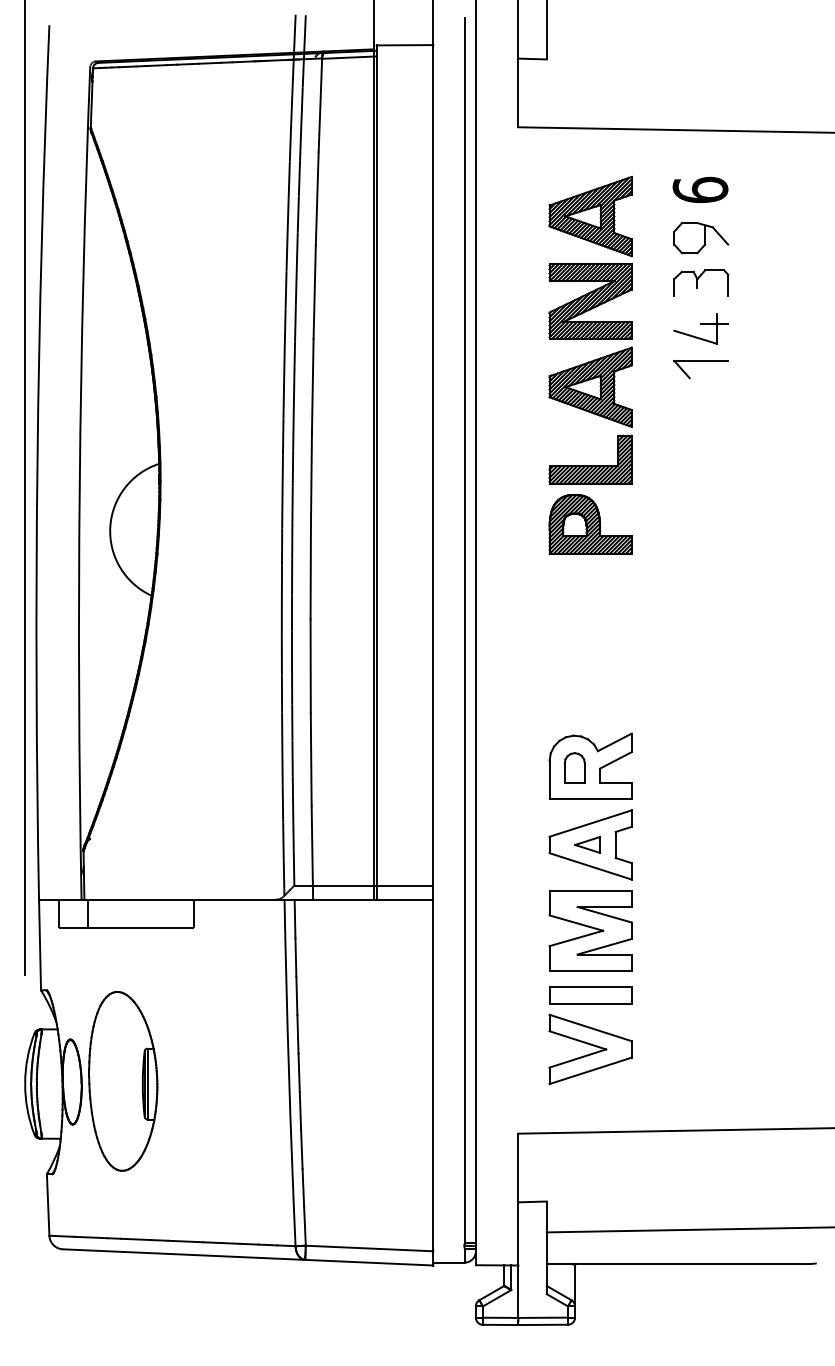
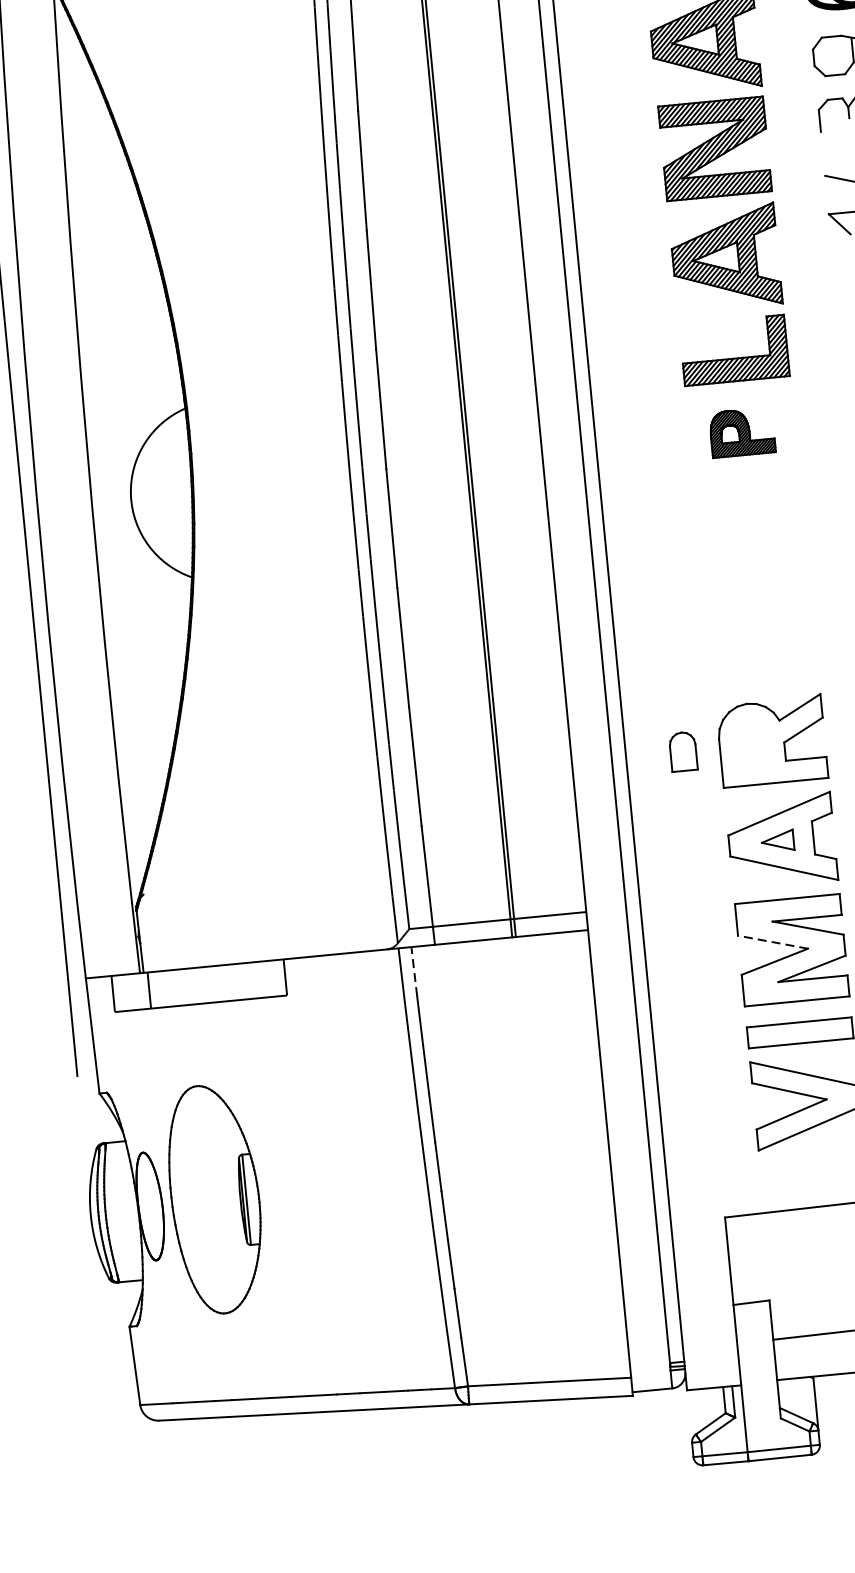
part: (590, 523) -> (742, 431), size x0.6
part: (574, 767) -> (682, 750), moved
line: (295, 918) -> (414, 970), solid -> dashed
line: (576, 923) -> (773, 942), solid -> dashed

